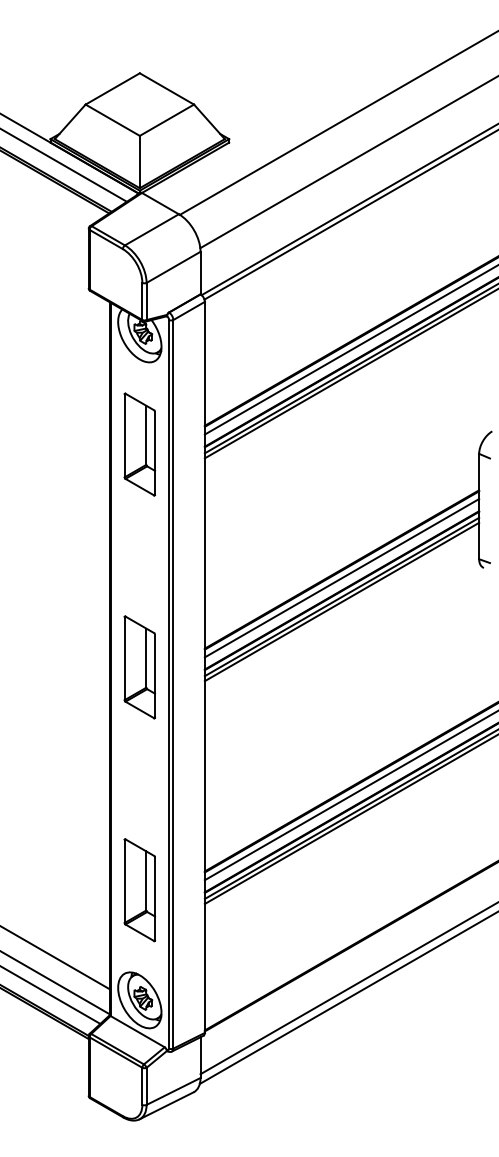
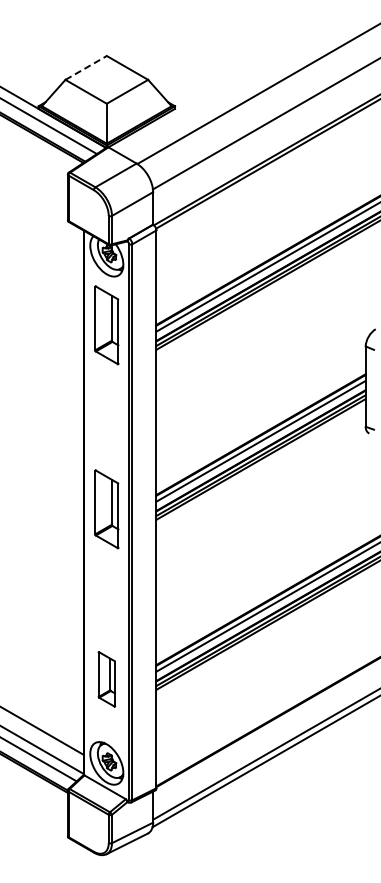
line: (113, 88) -> (86, 67), solid -> dashed
part: (139, 444) -> (106, 325), moved
part: (139, 890) -> (106, 679), size x0.7

